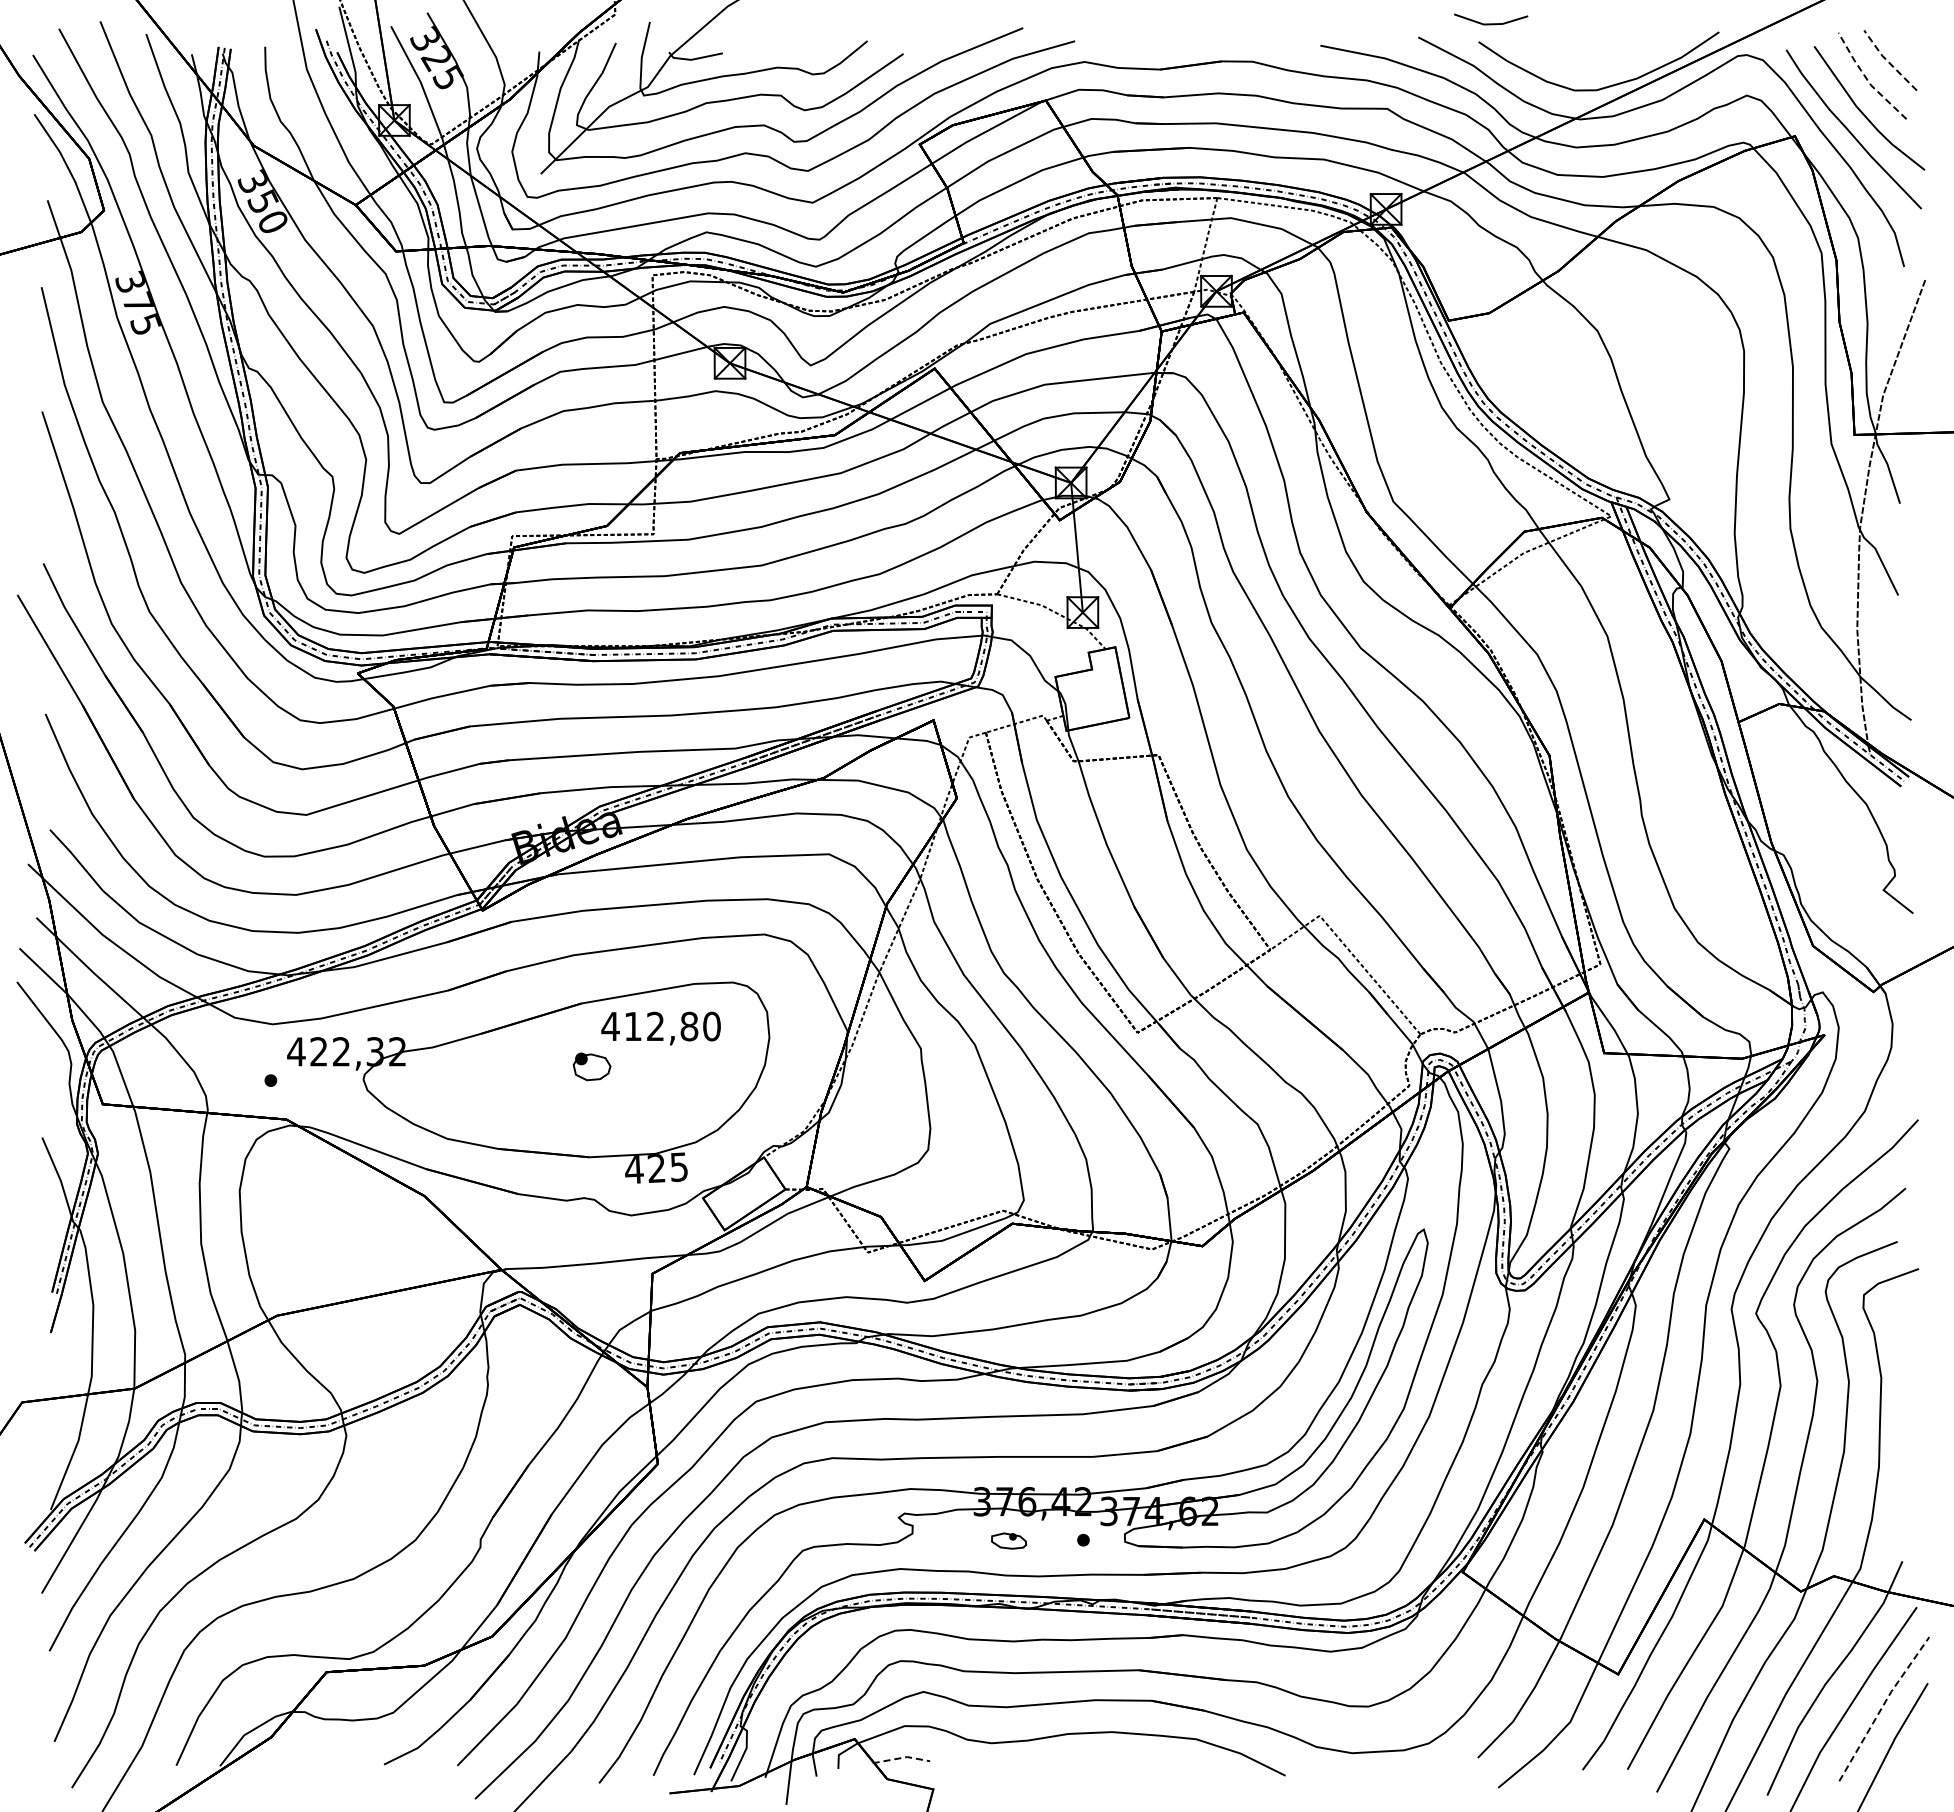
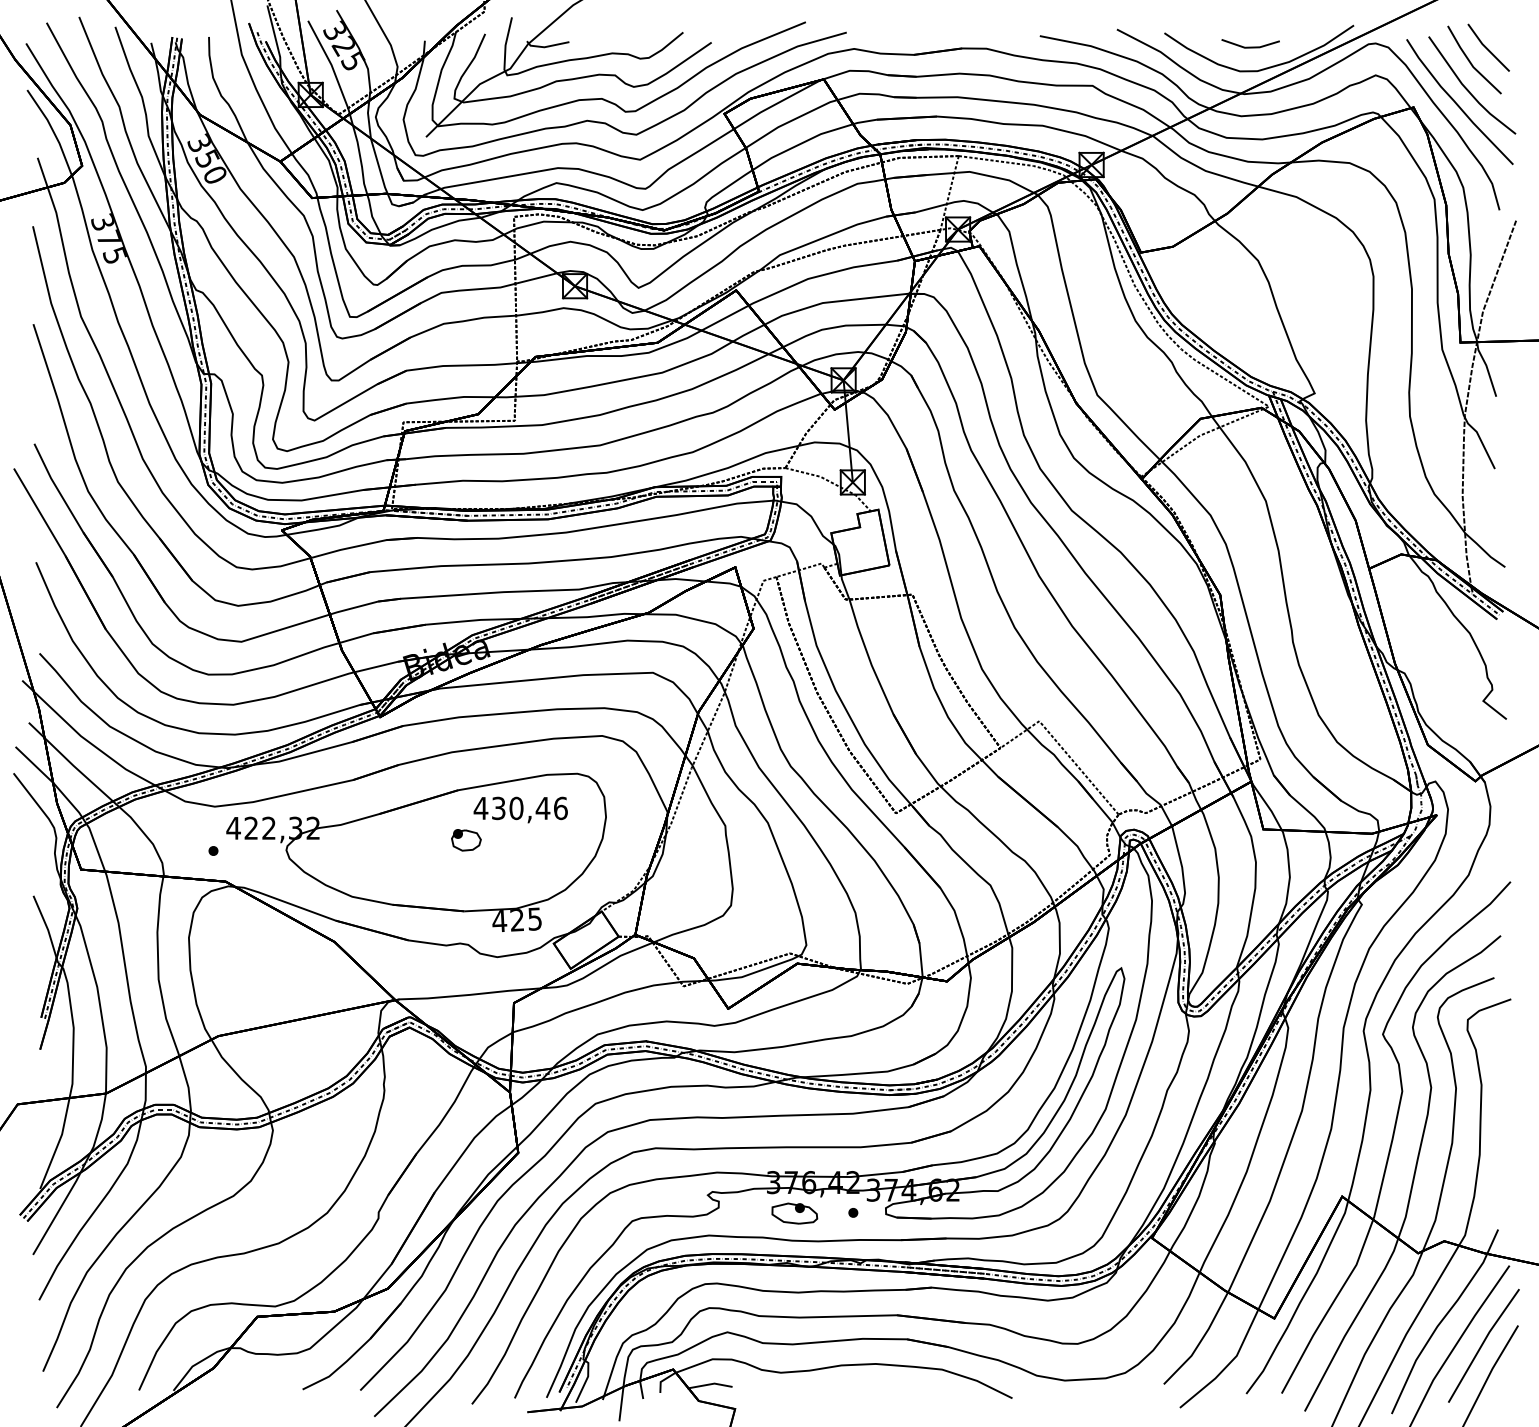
line: (1491, 23) -> (1250, 46), moved
line: (1887, 61) -> (1486, 48), dashed -> solid
line: (1867, 79) -> (1470, 62), dashed -> solid
text: (672, 1026) -> (529, 808), 412,80 -> 430,46
part: (1008, 1540) -> (794, 1213), size x1.67
line: (1882, 1706) -> (1482, 1343), dashed -> solid
line: (902, 1757) -> (710, 1383), dashed -> solid

